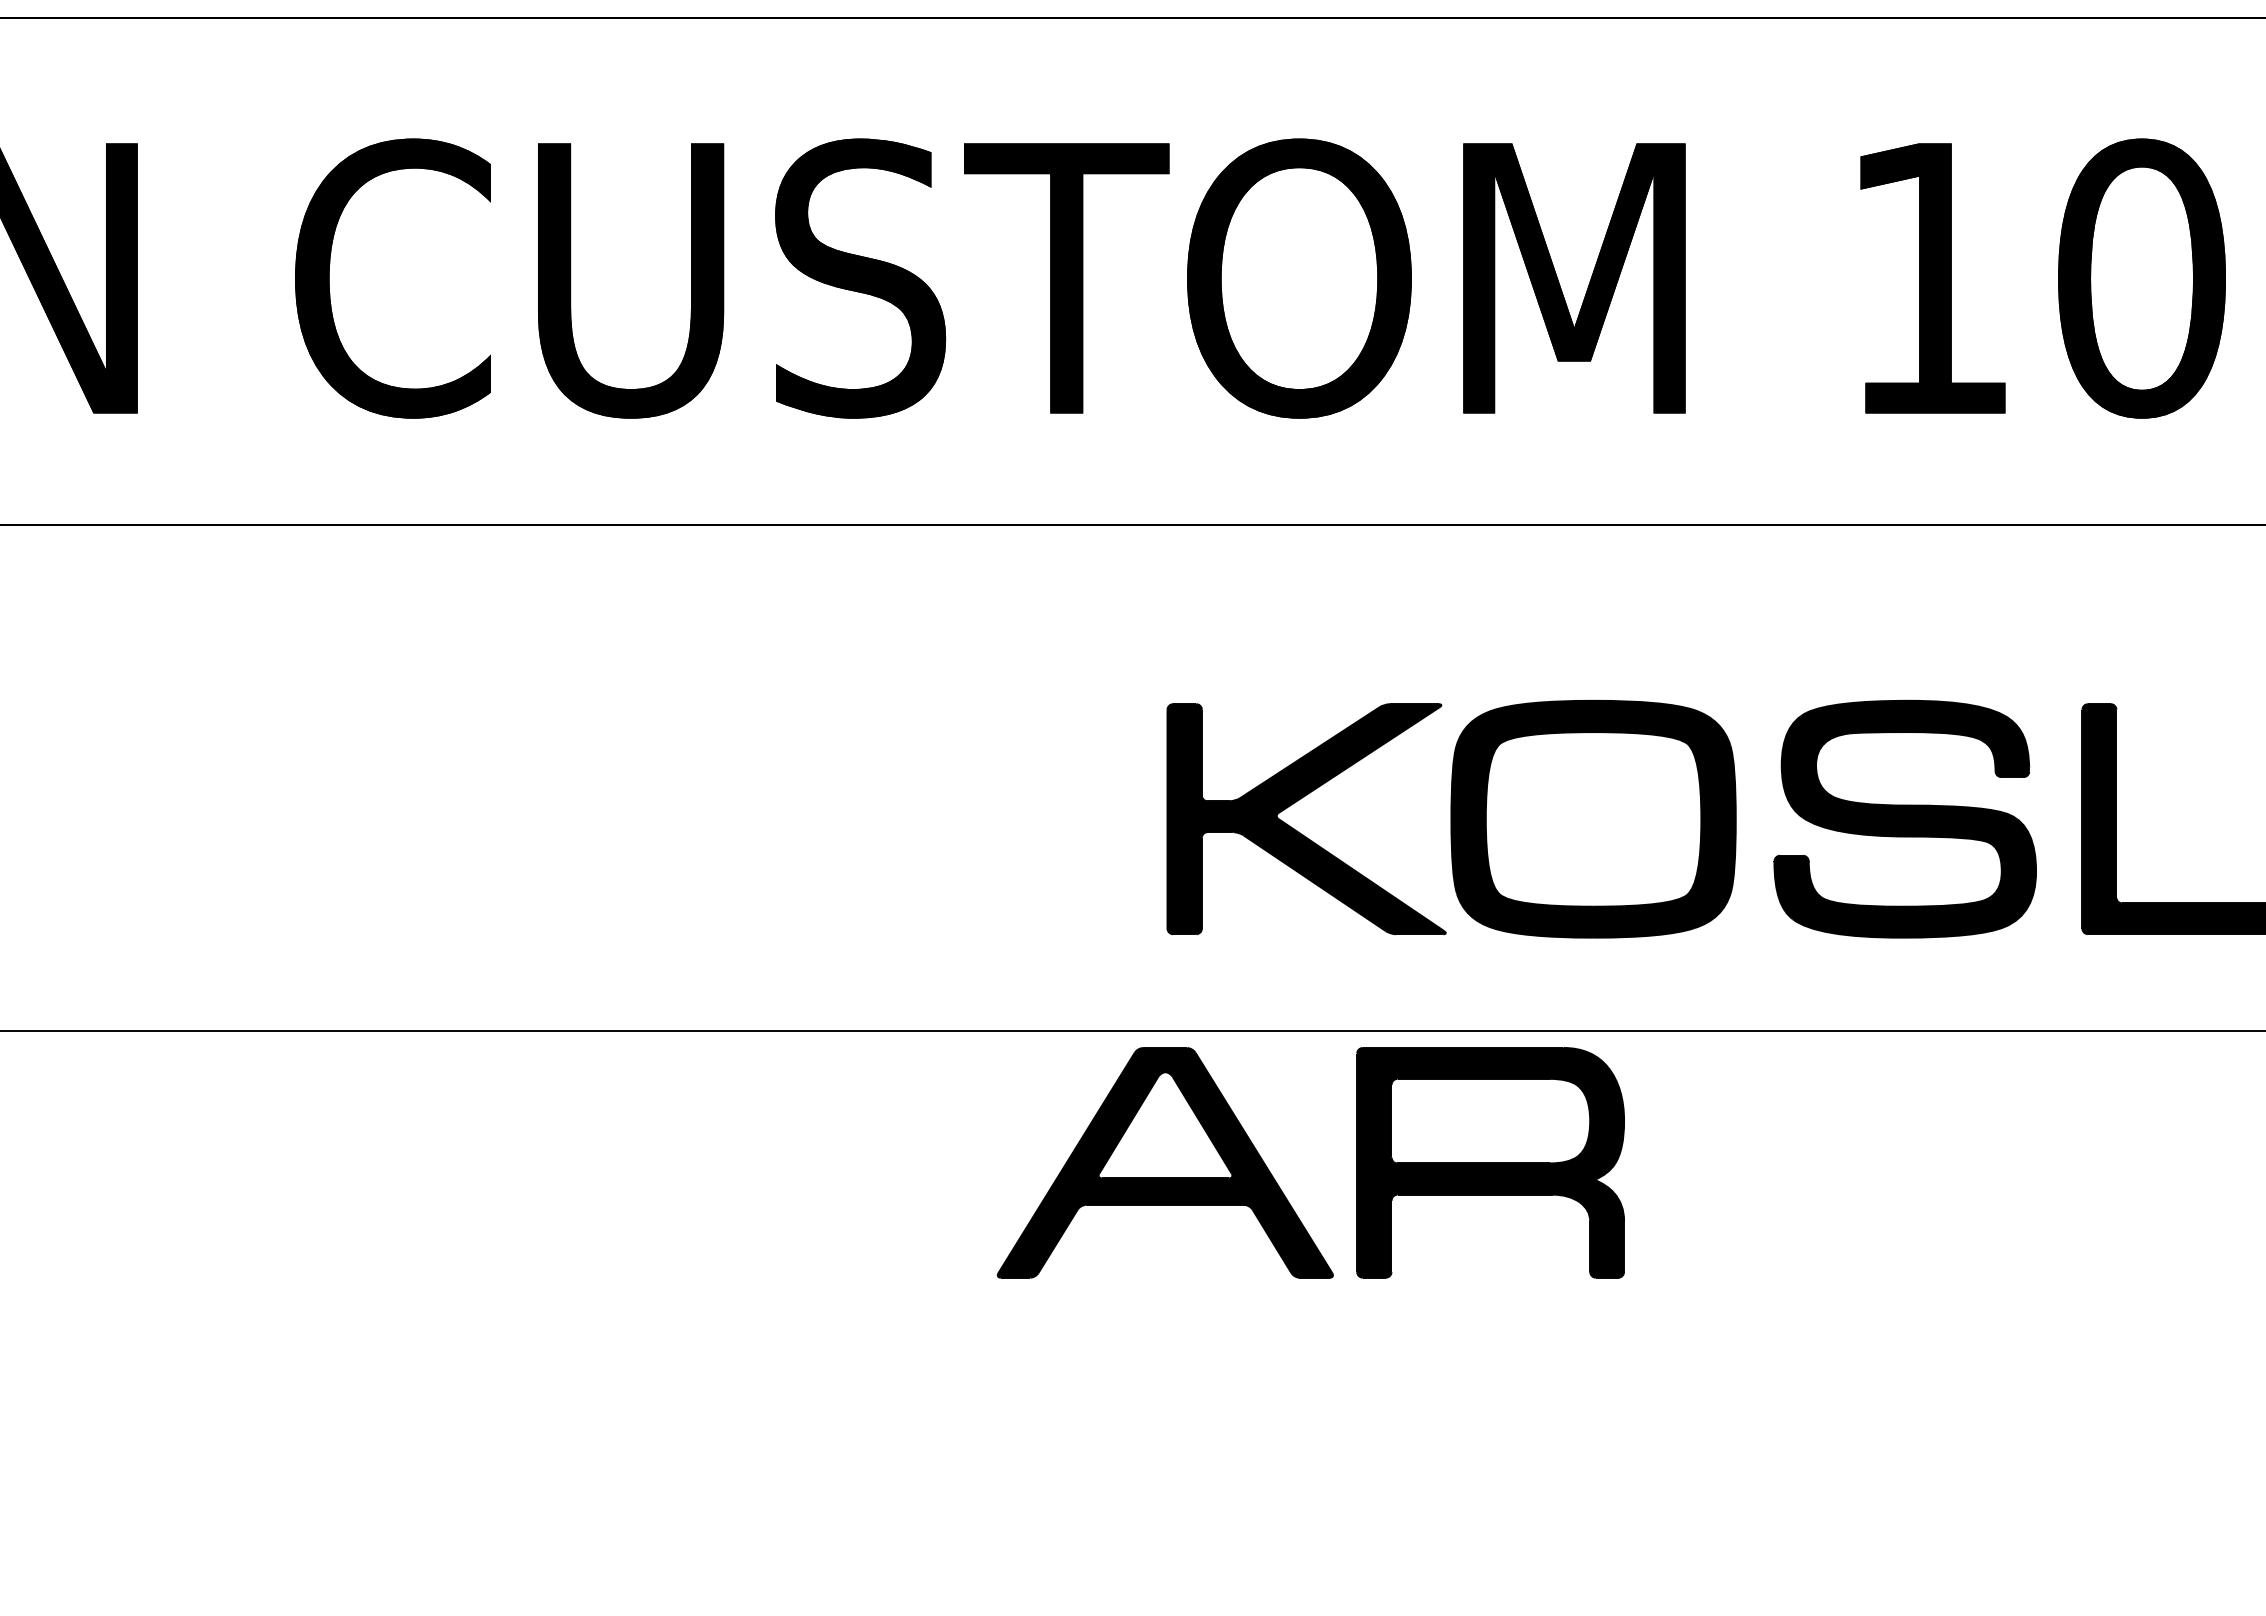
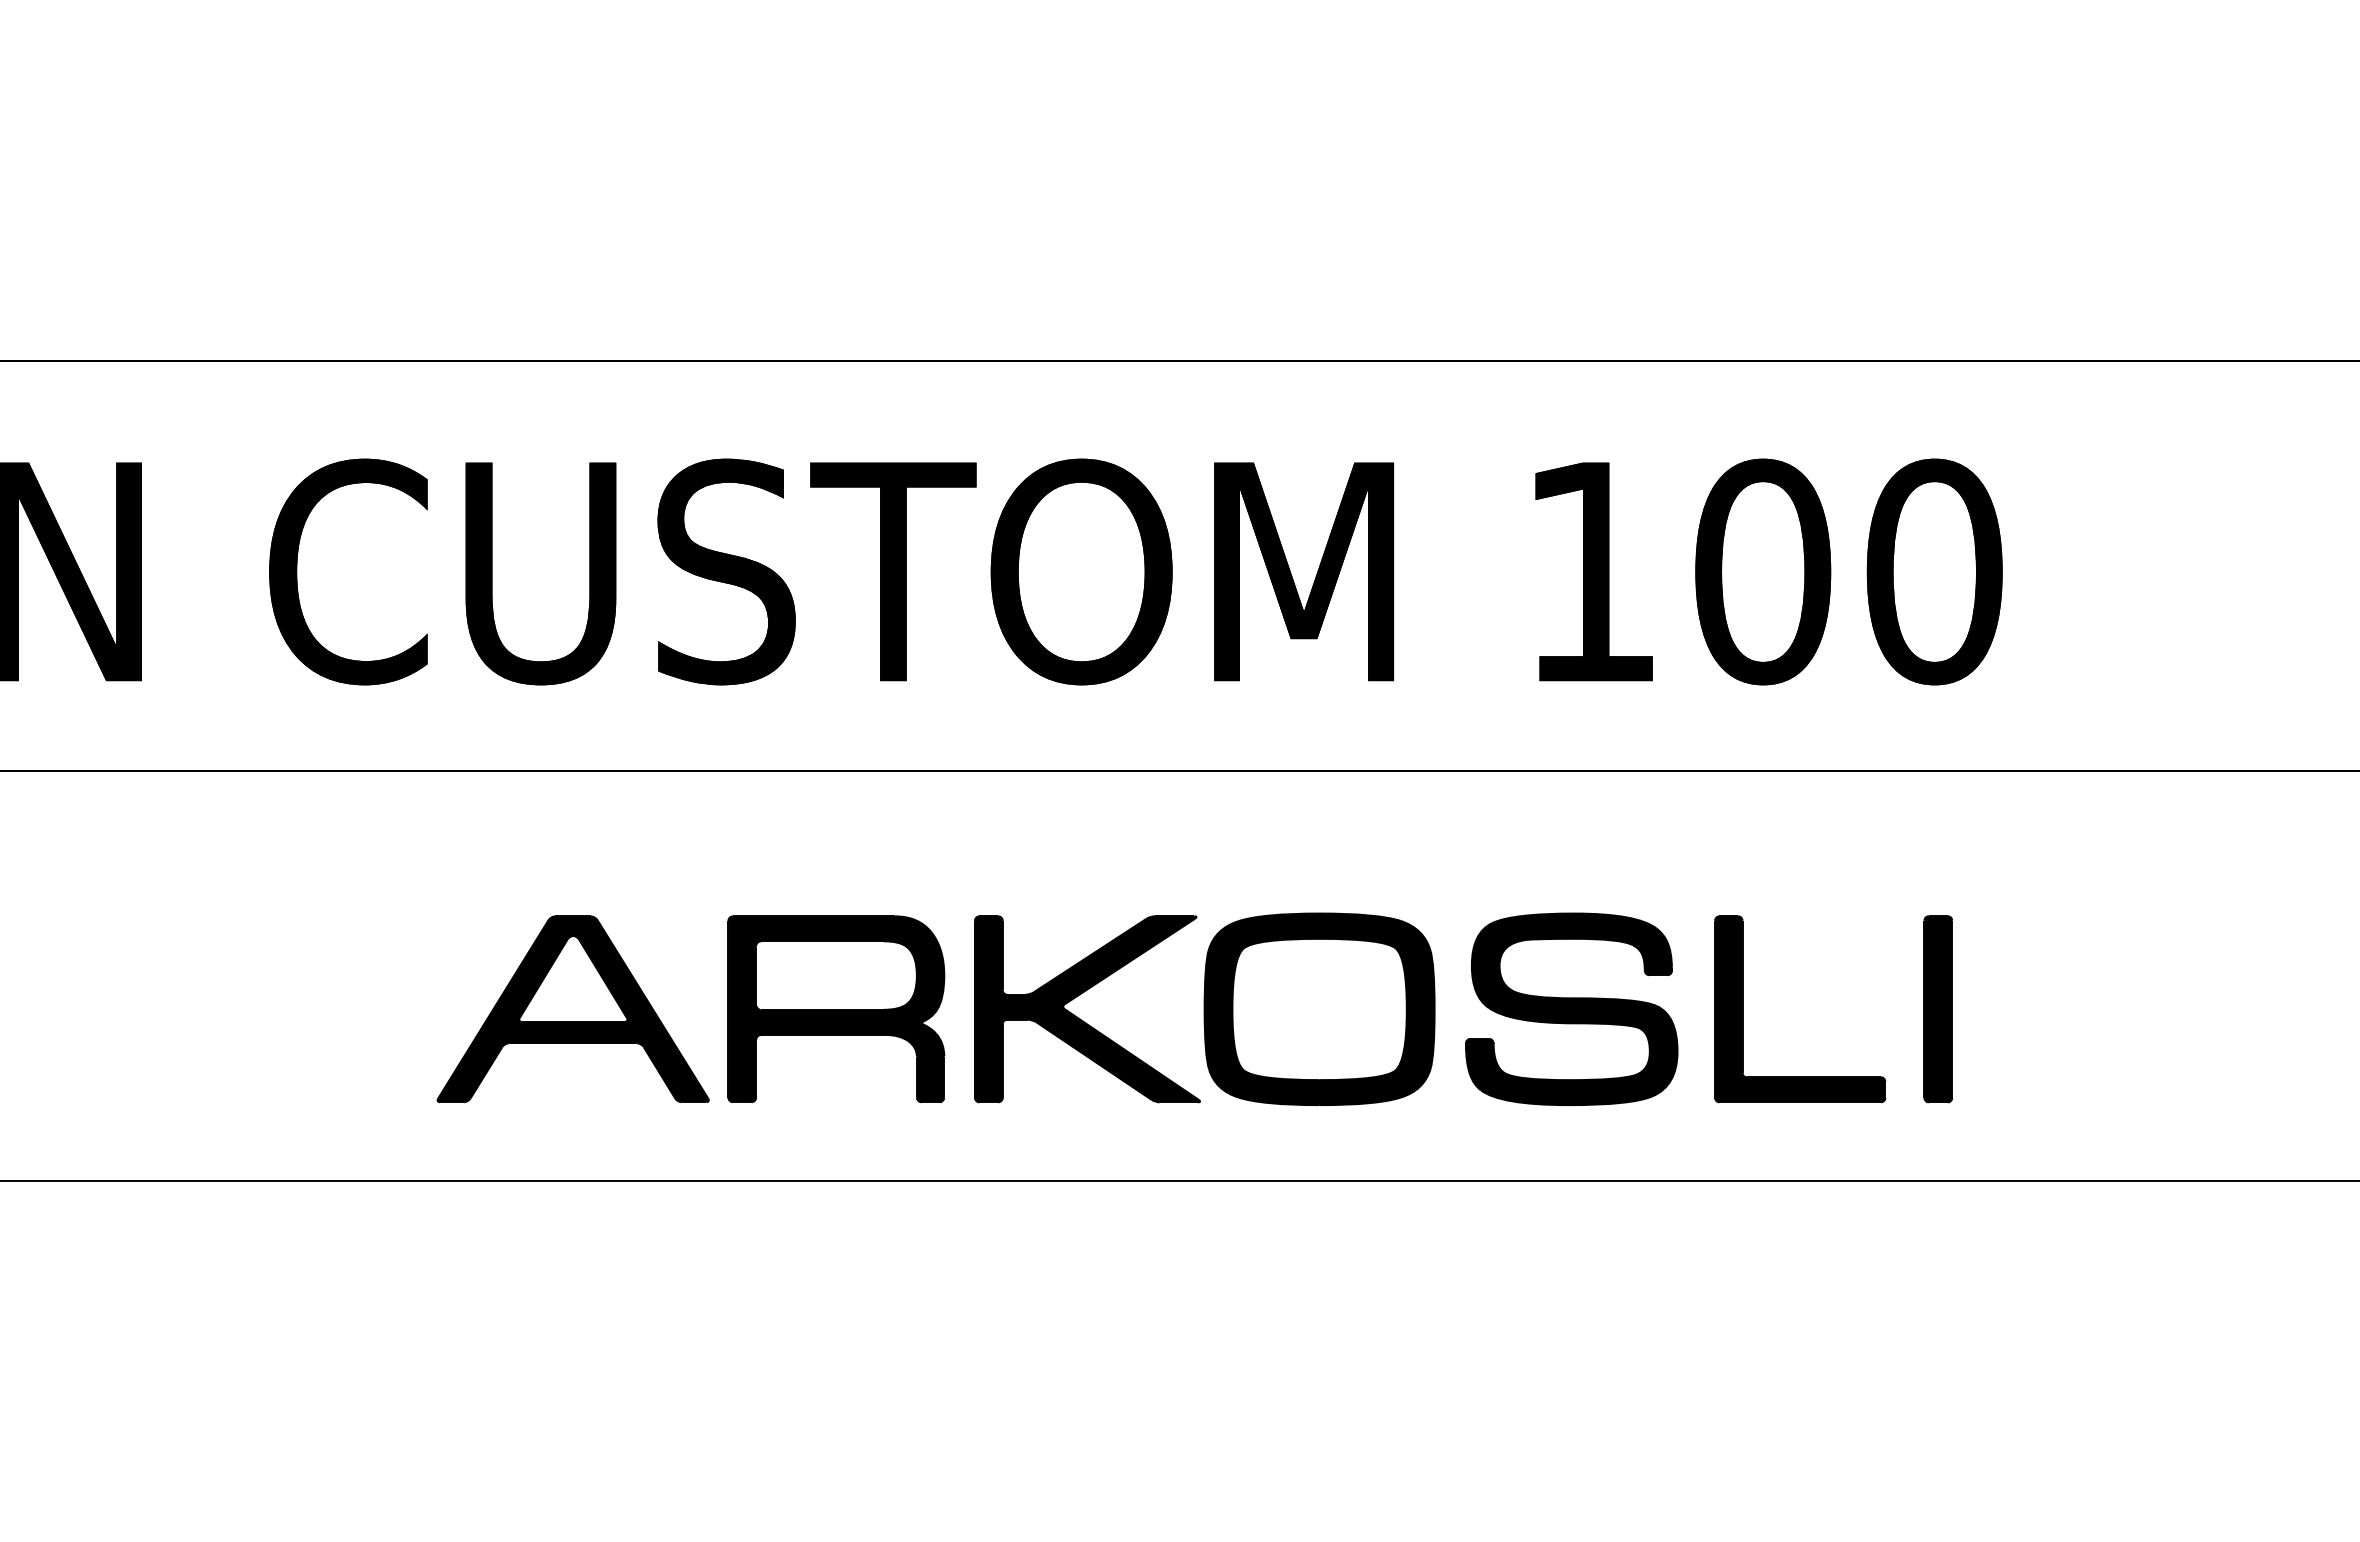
part: (1279, 1185) -> (665, 1027), moved

